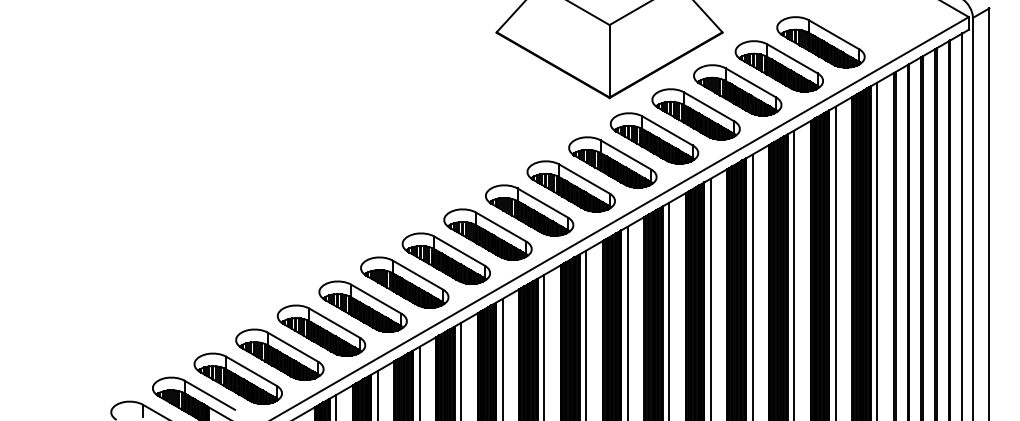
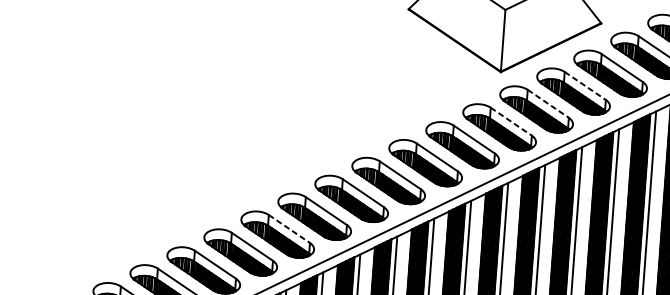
line: (709, 107) -> (585, 86), solid -> dashed
line: (668, 131) -> (548, 104), solid -> dashed
line: (626, 155) -> (511, 122), solid -> dashed
line: (376, 299) -> (289, 229), solid -> dashed

